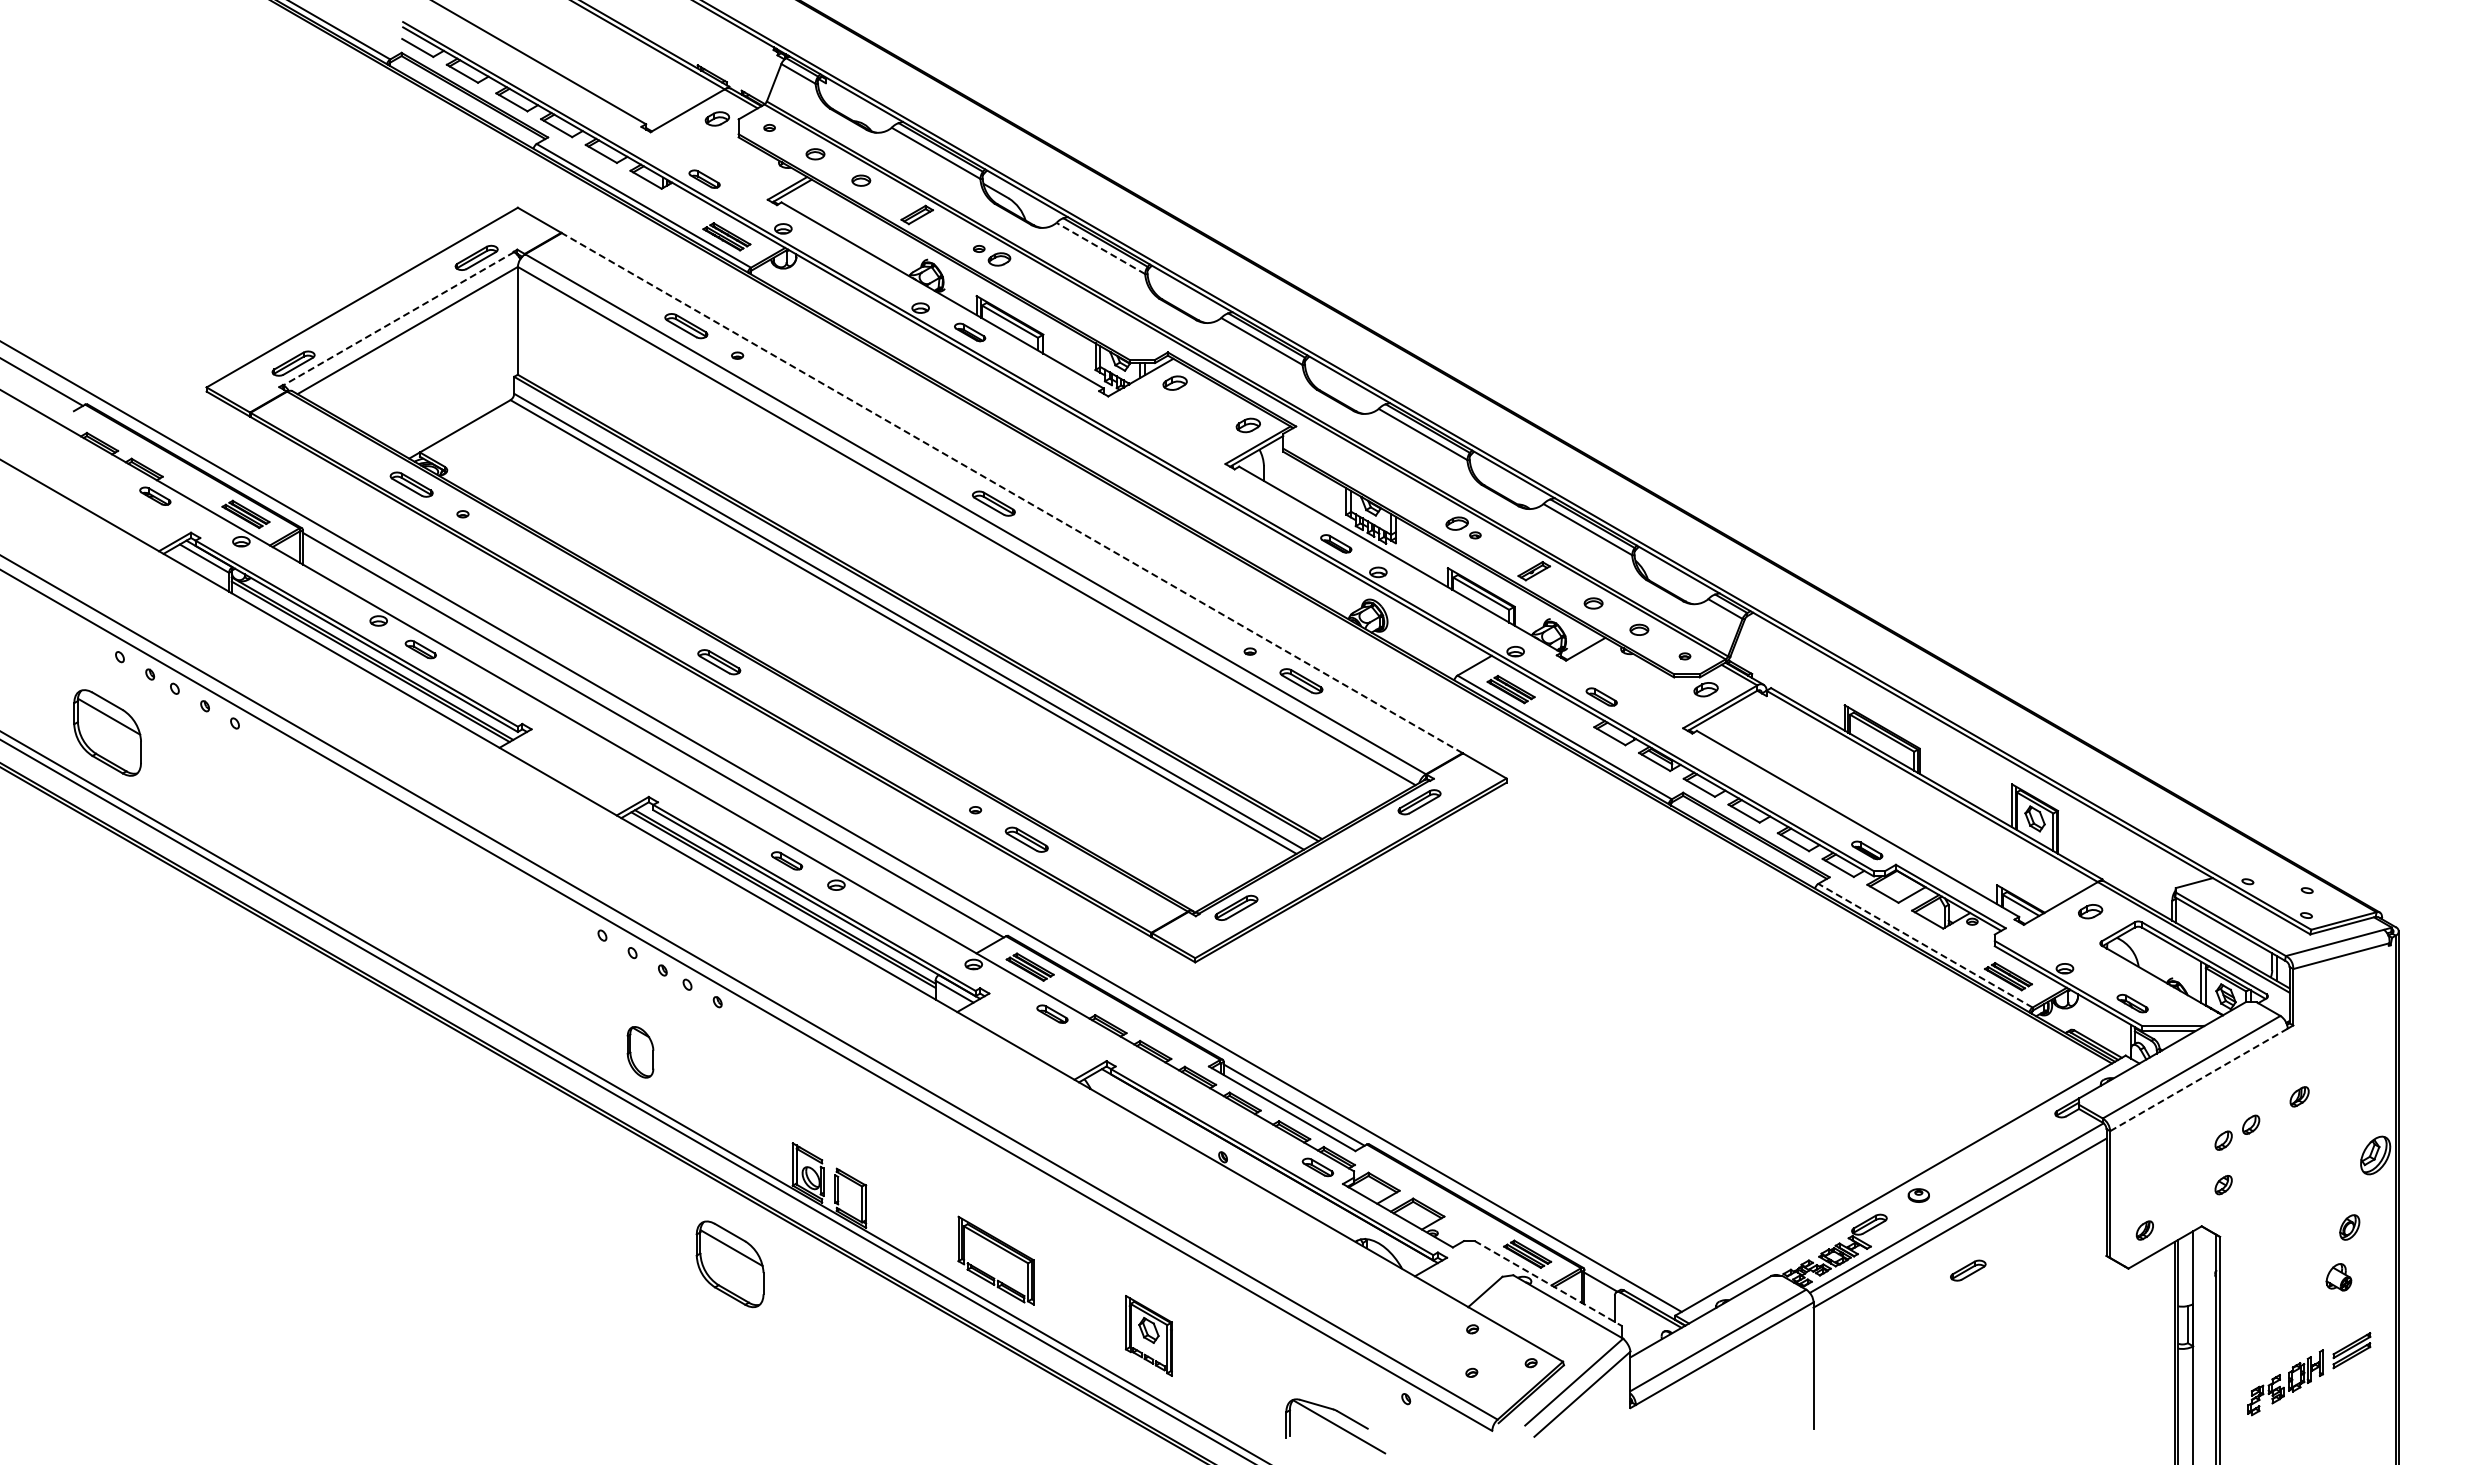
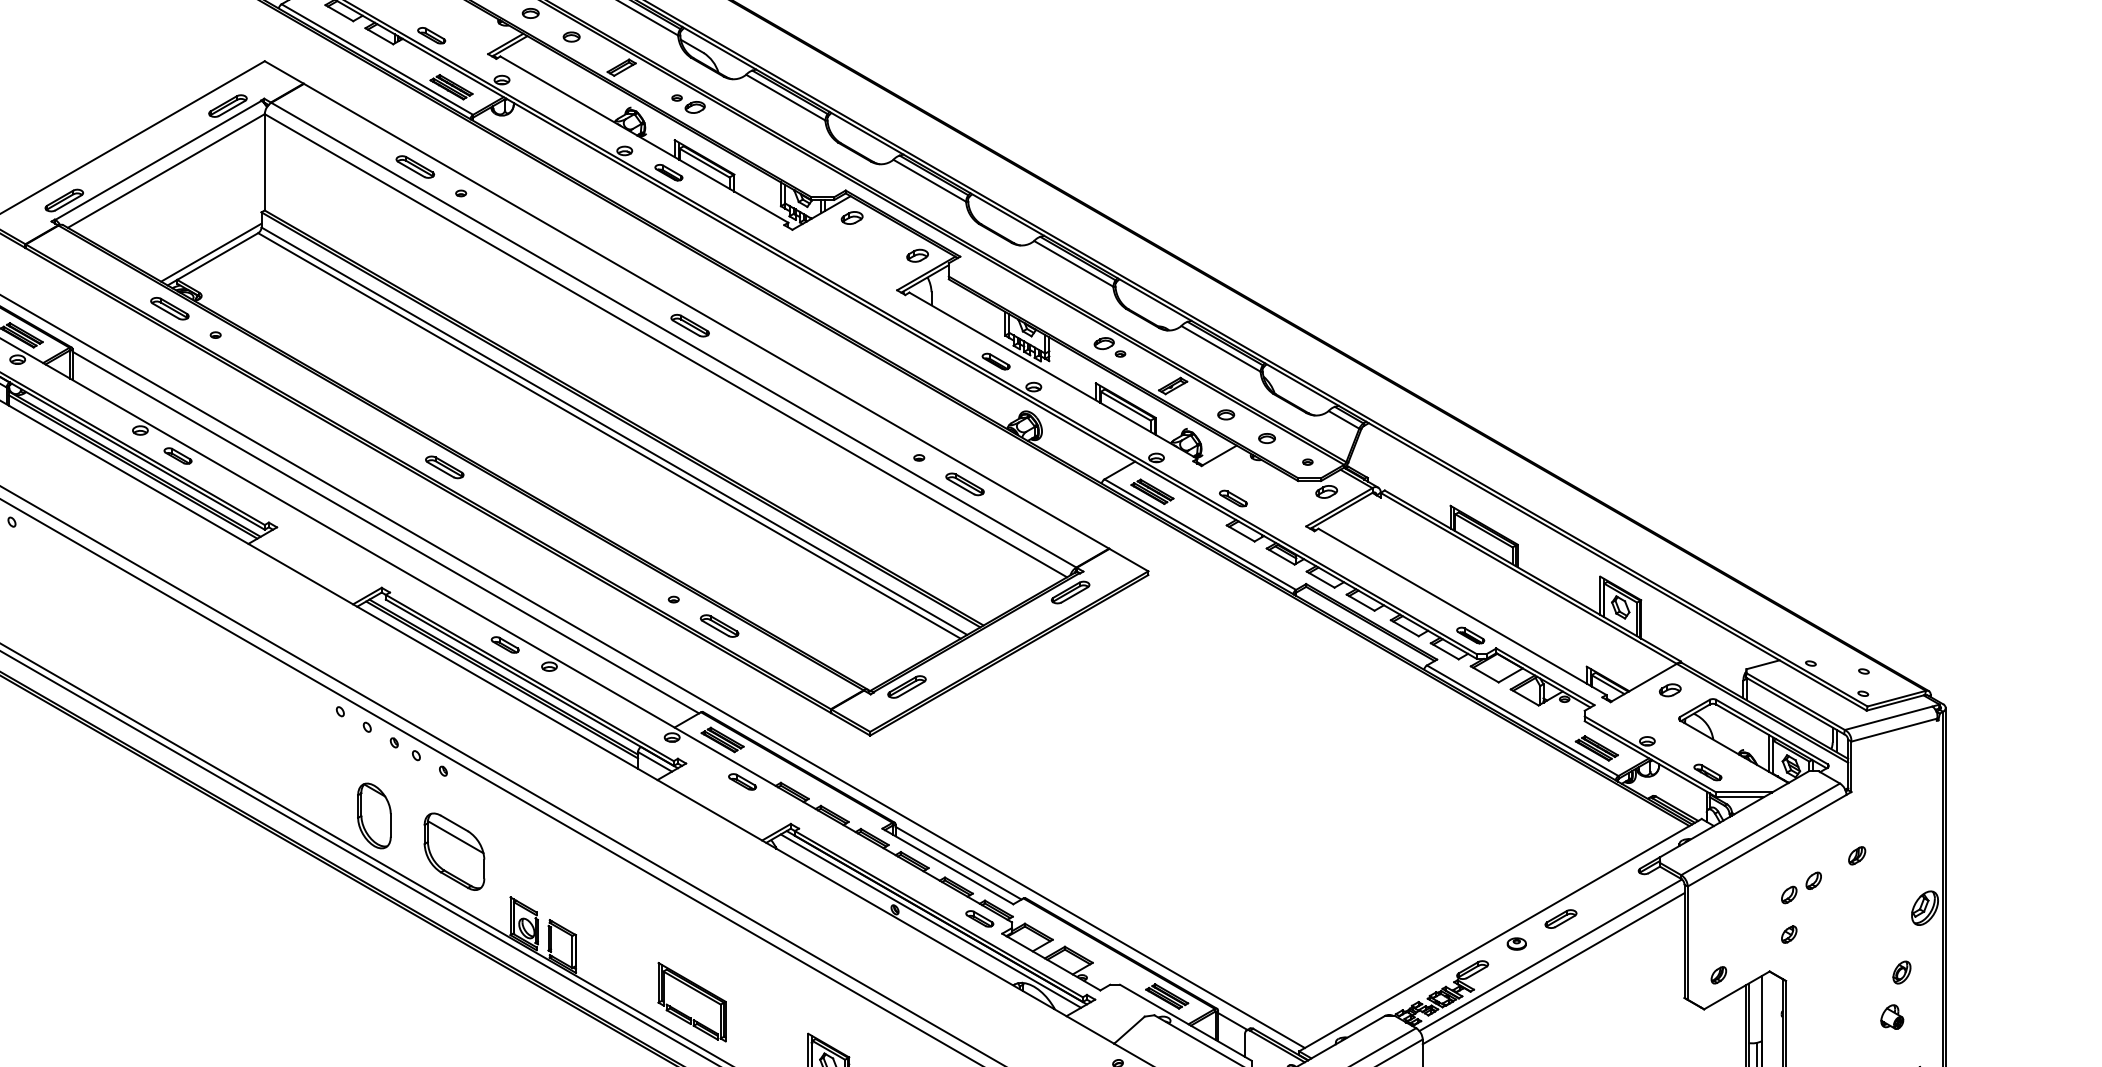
line: (1100, 248) -> (785, 97), dashed -> solid
line: (398, 318) -> (158, 160), dashed -> solid
line: (457, 421) -> (210, 252), added
line: (1011, 492) -> (705, 315), dashed -> solid
line: (1925, 945) -> (1522, 720), dashed -> solid
part: (640, 1052) -> (374, 816), size x1.43
line: (2198, 1079) -> (1766, 840), dashed -> solid
line: (1263, 1169) -> (931, 920), added
part: (729, 1264) -> (453, 851), moved
part: (1968, 1270) -> (1561, 918), moved
line: (1548, 1283) -> (1185, 1022), dashed -> solid

